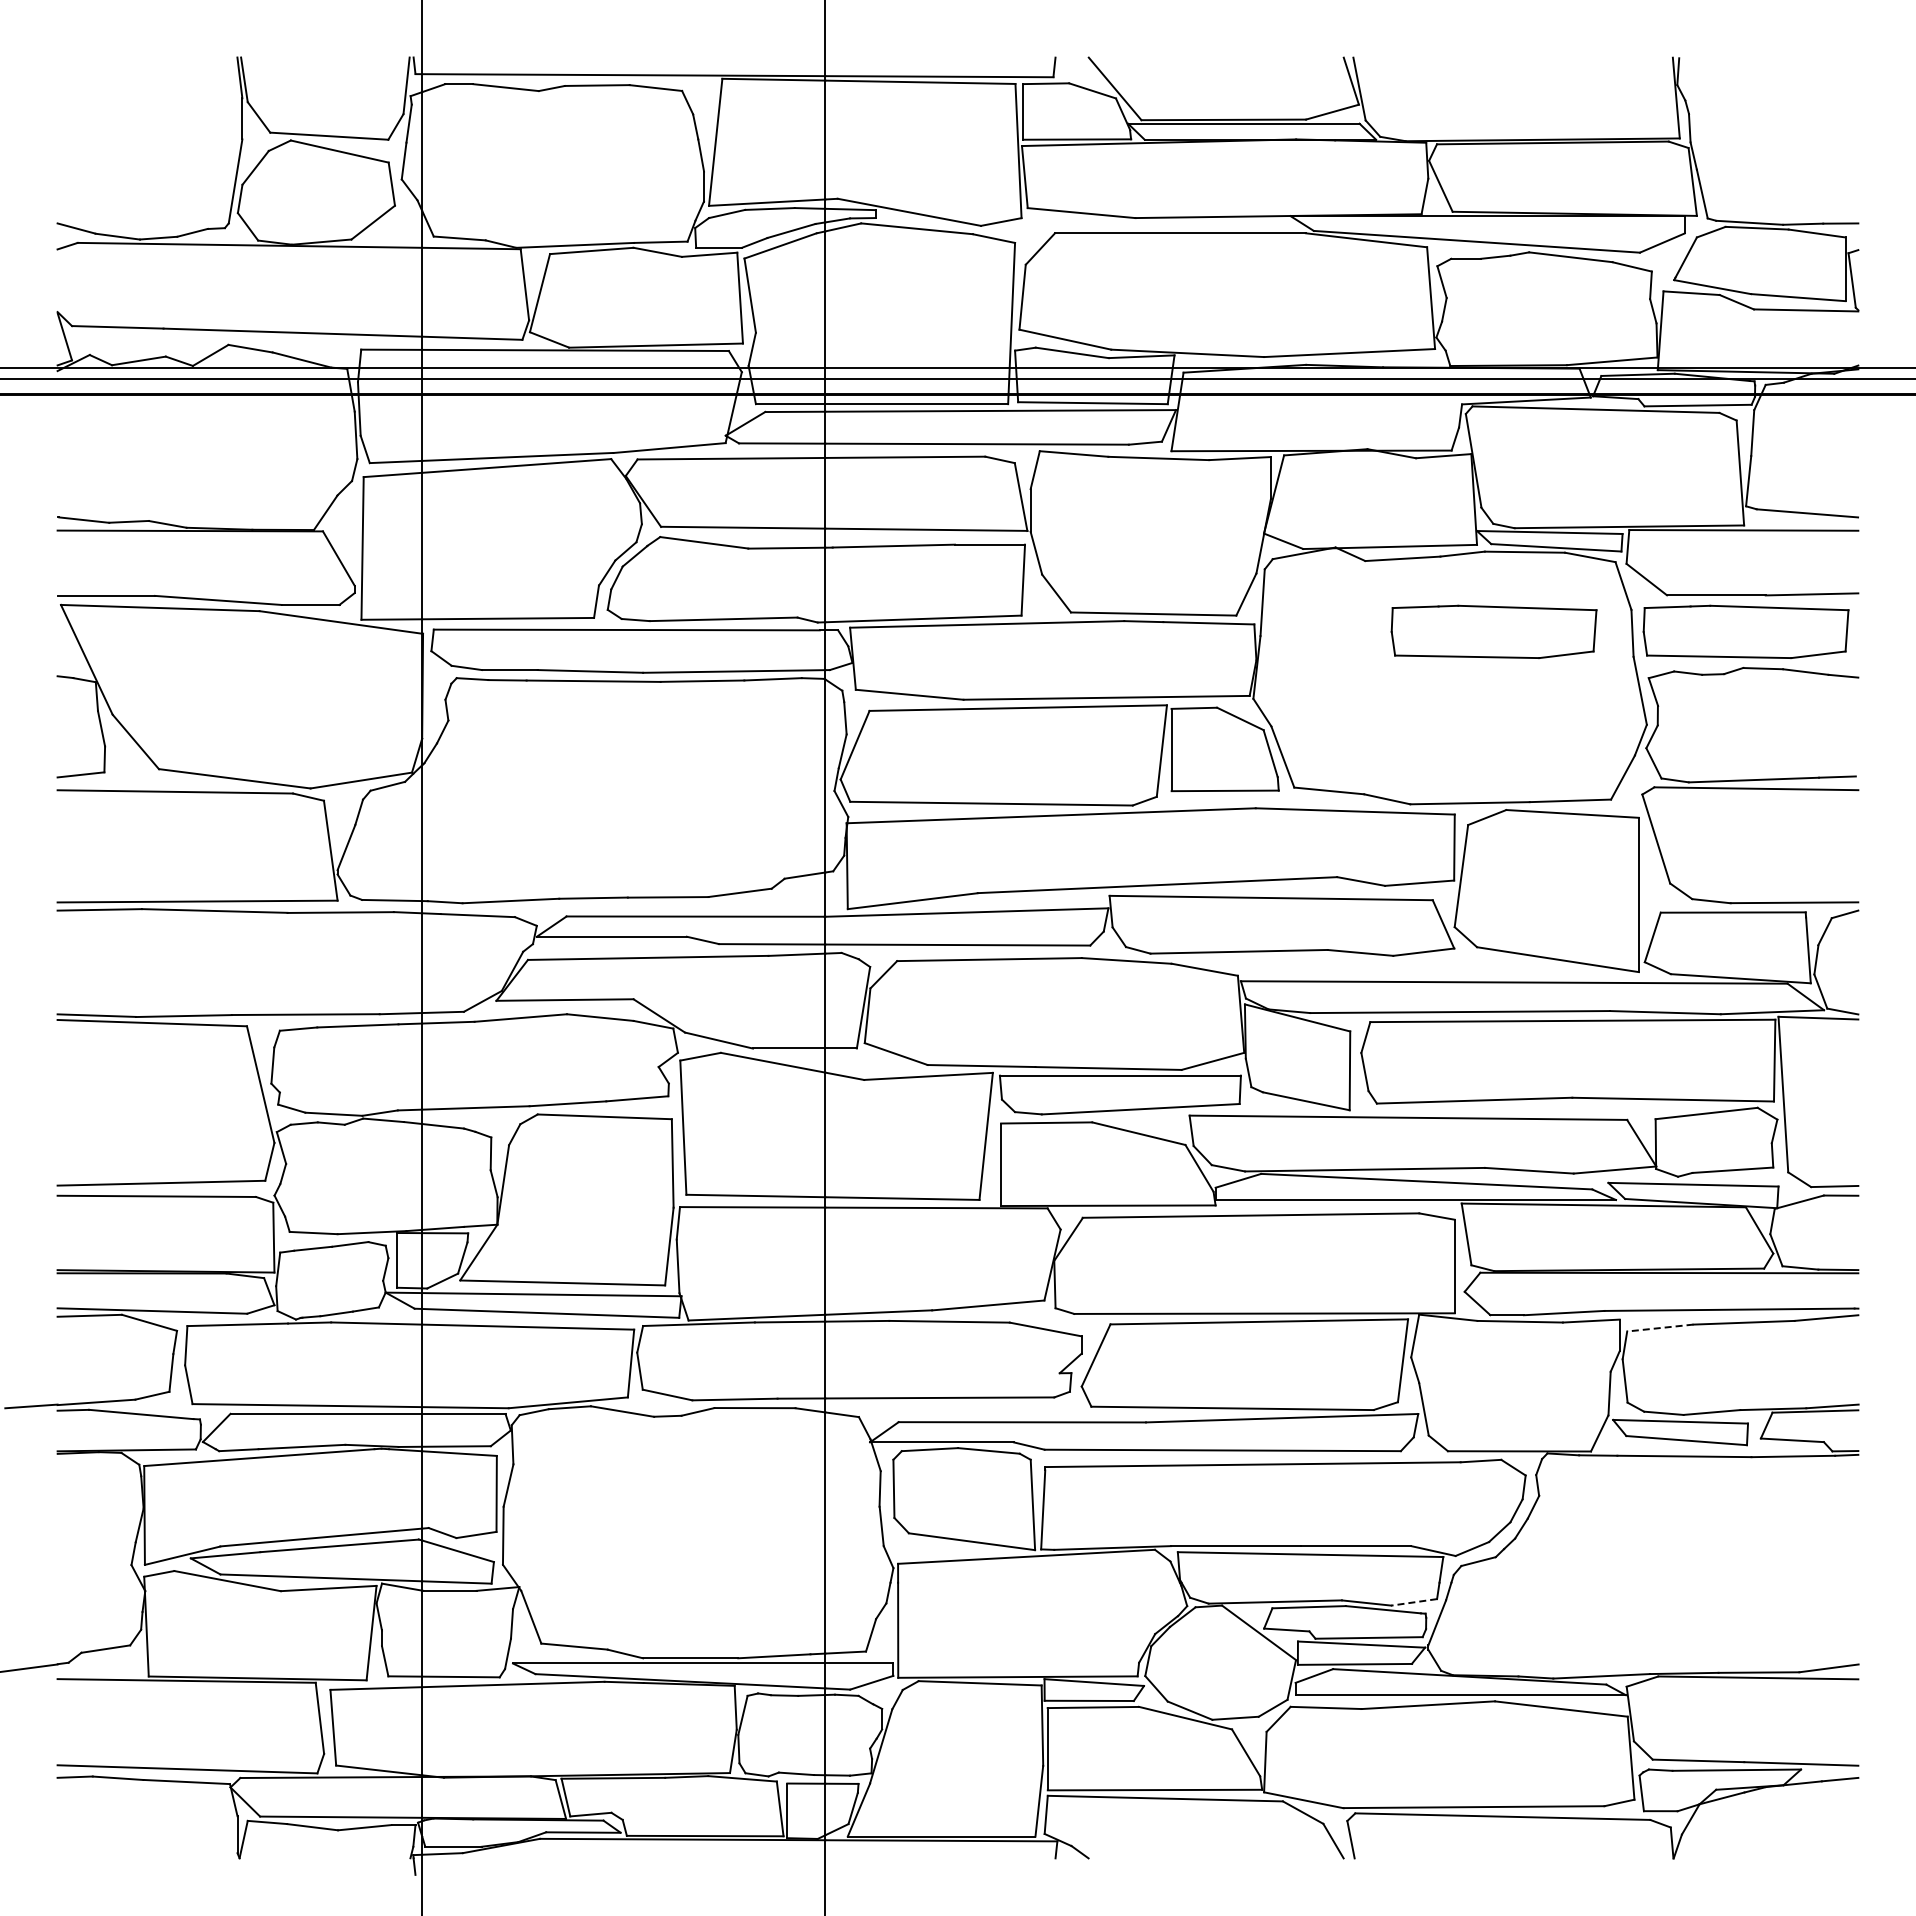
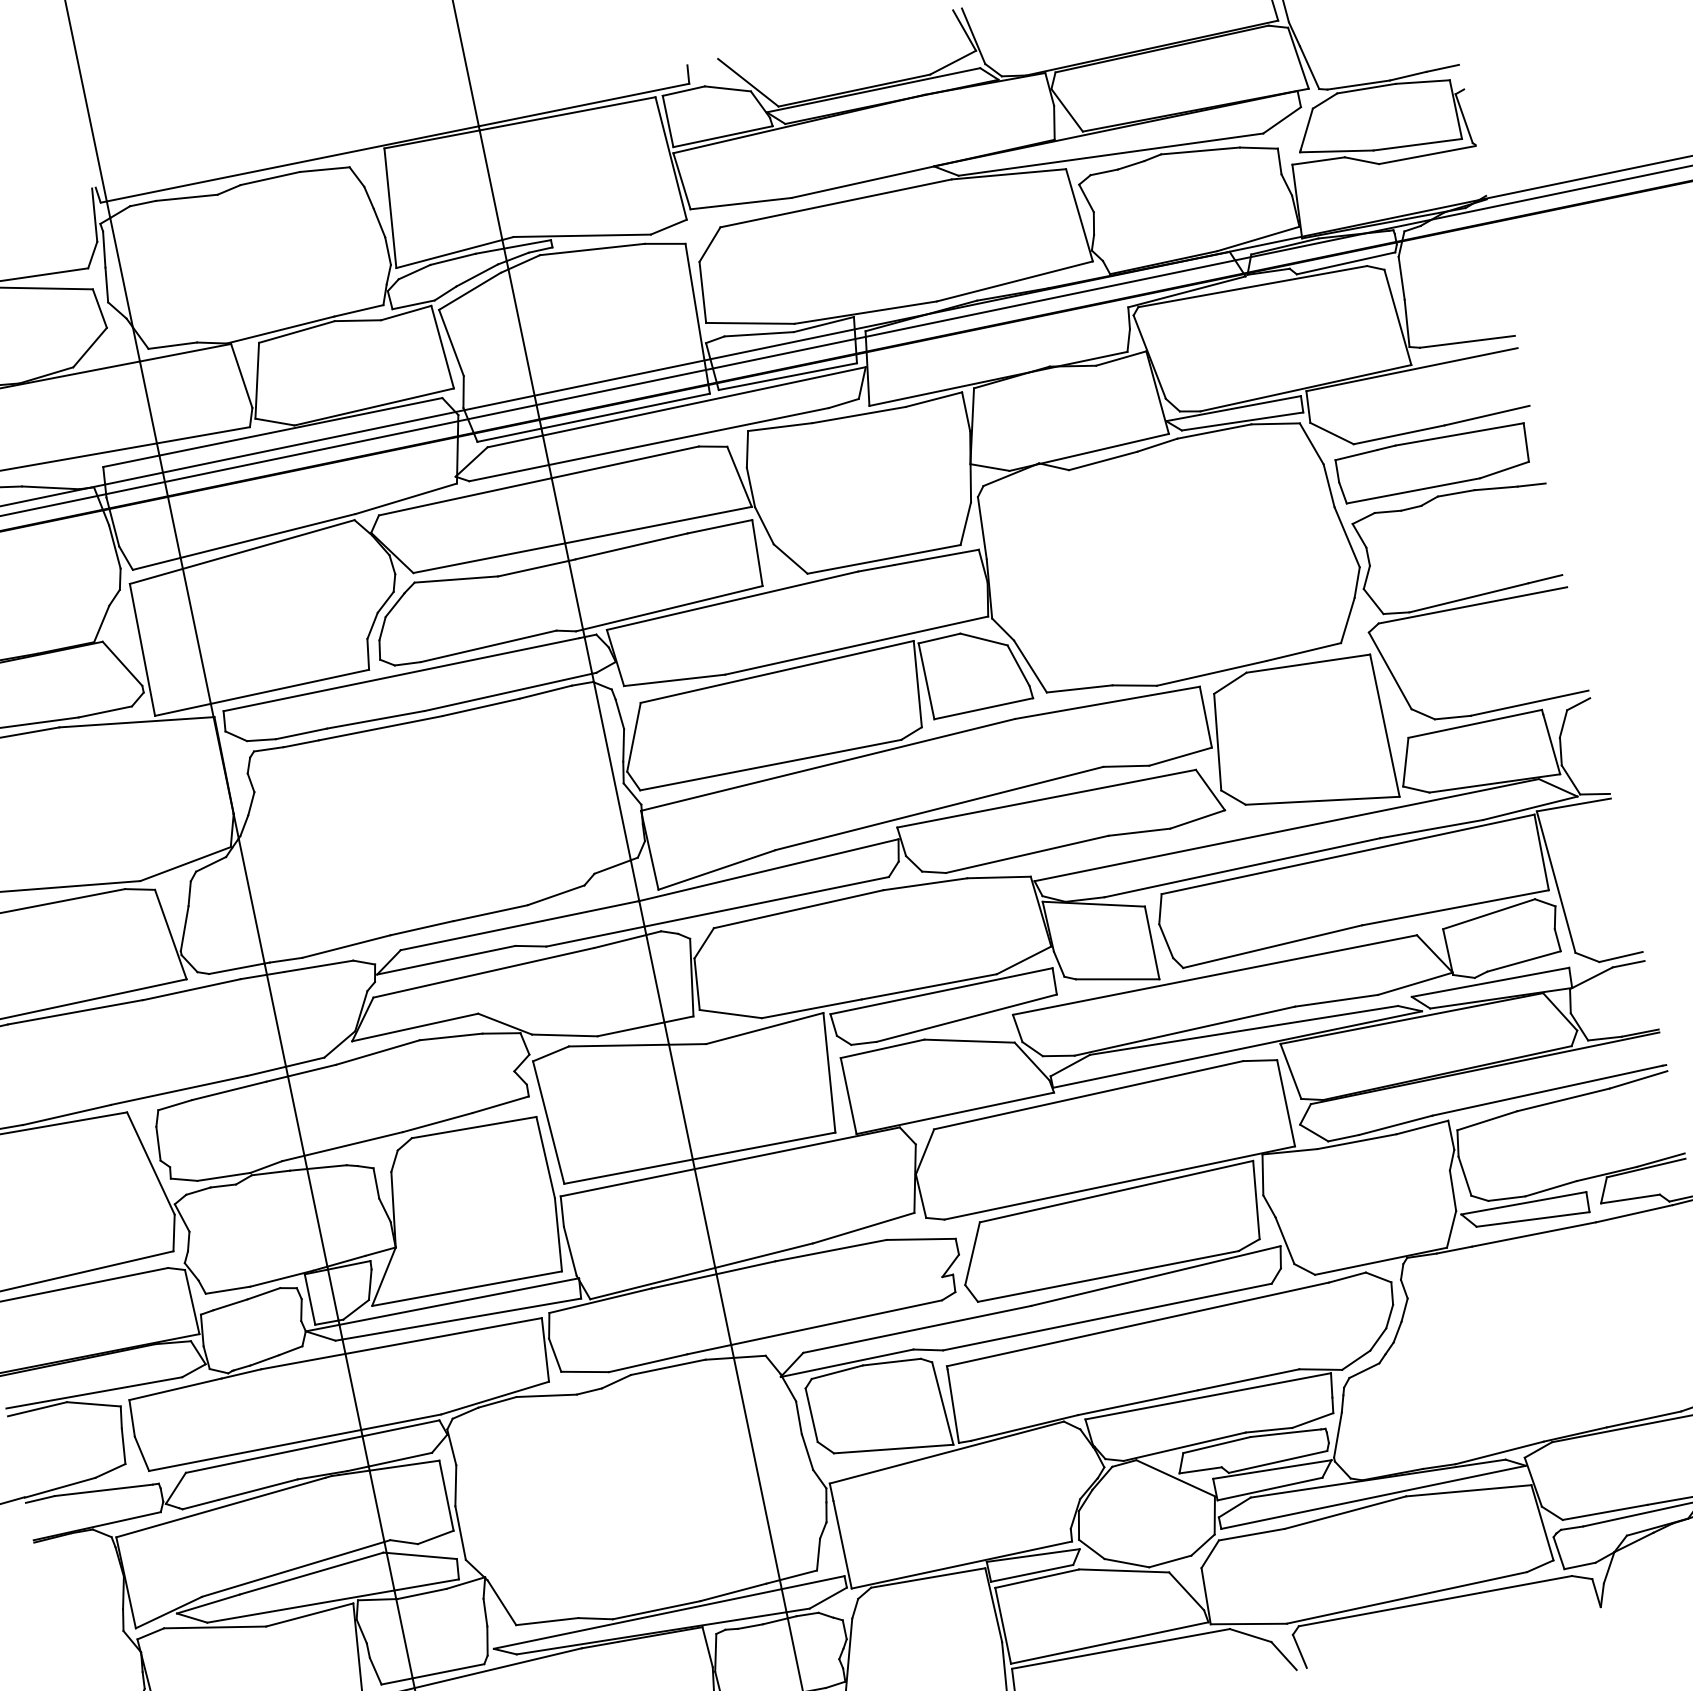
part: (1493, 631) -> (1200, 510), removed
line: (1659, 1328) -> (1486, 1121), dashed -> solid
line: (1413, 1602) -> (1312, 1420), dashed -> solid

